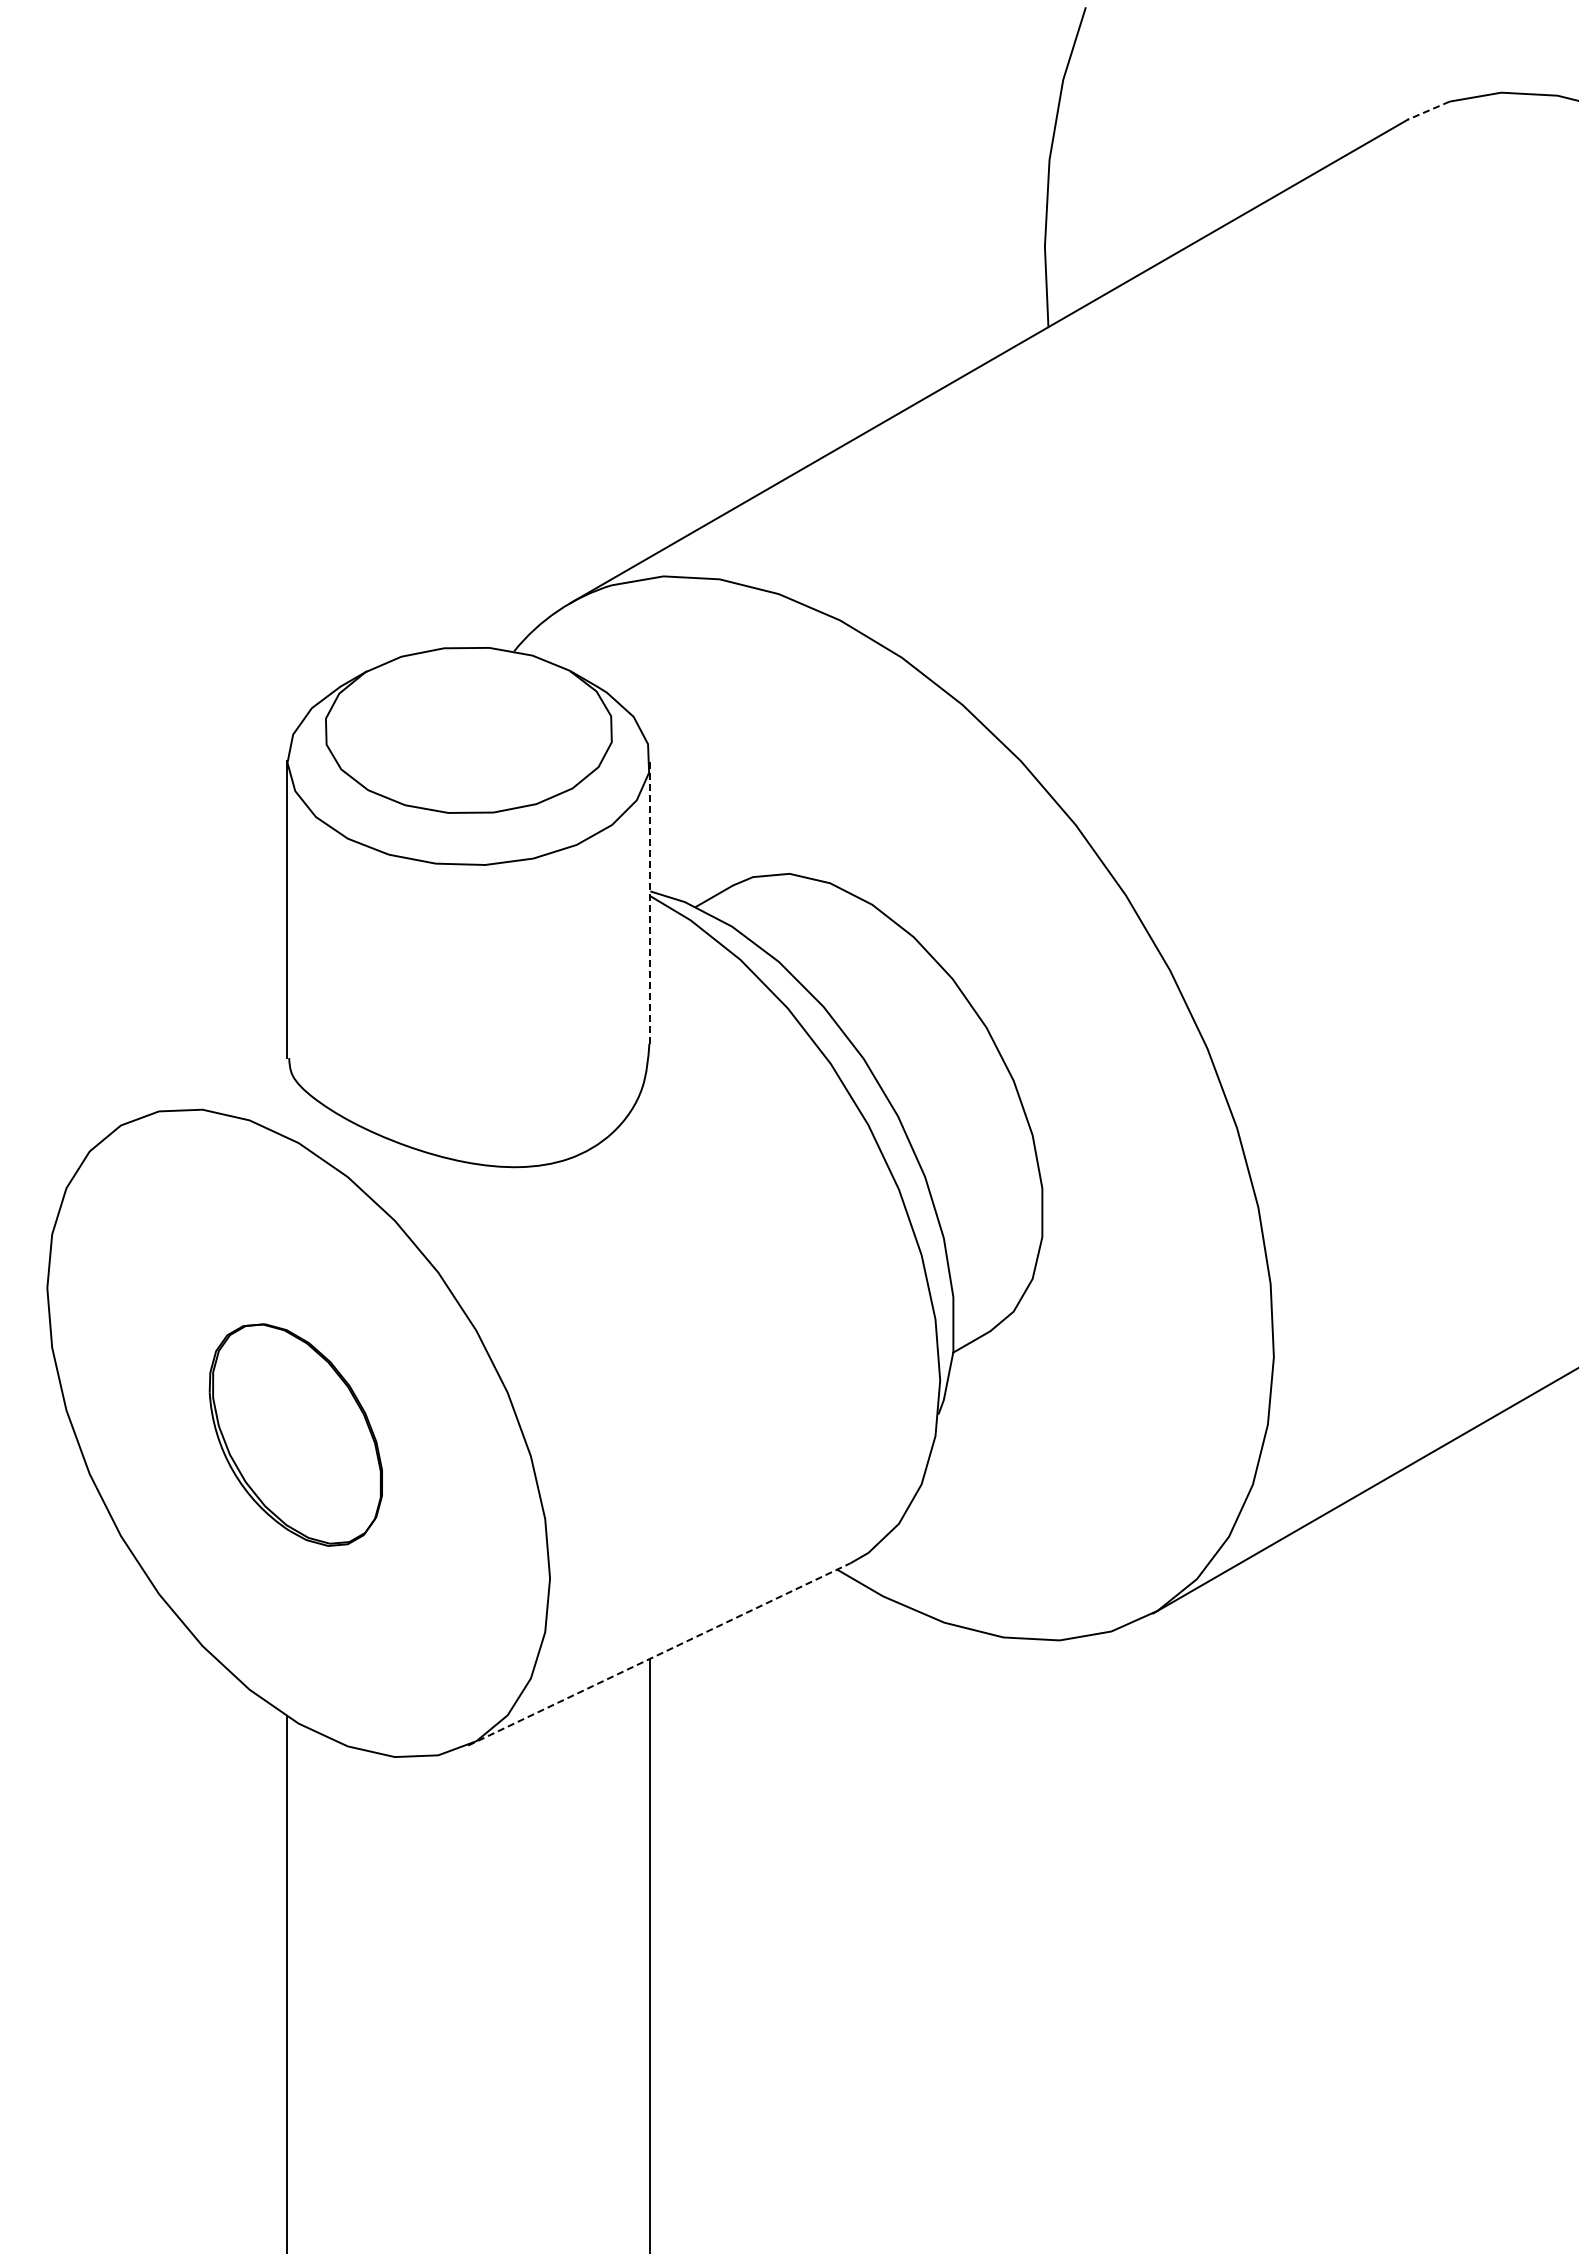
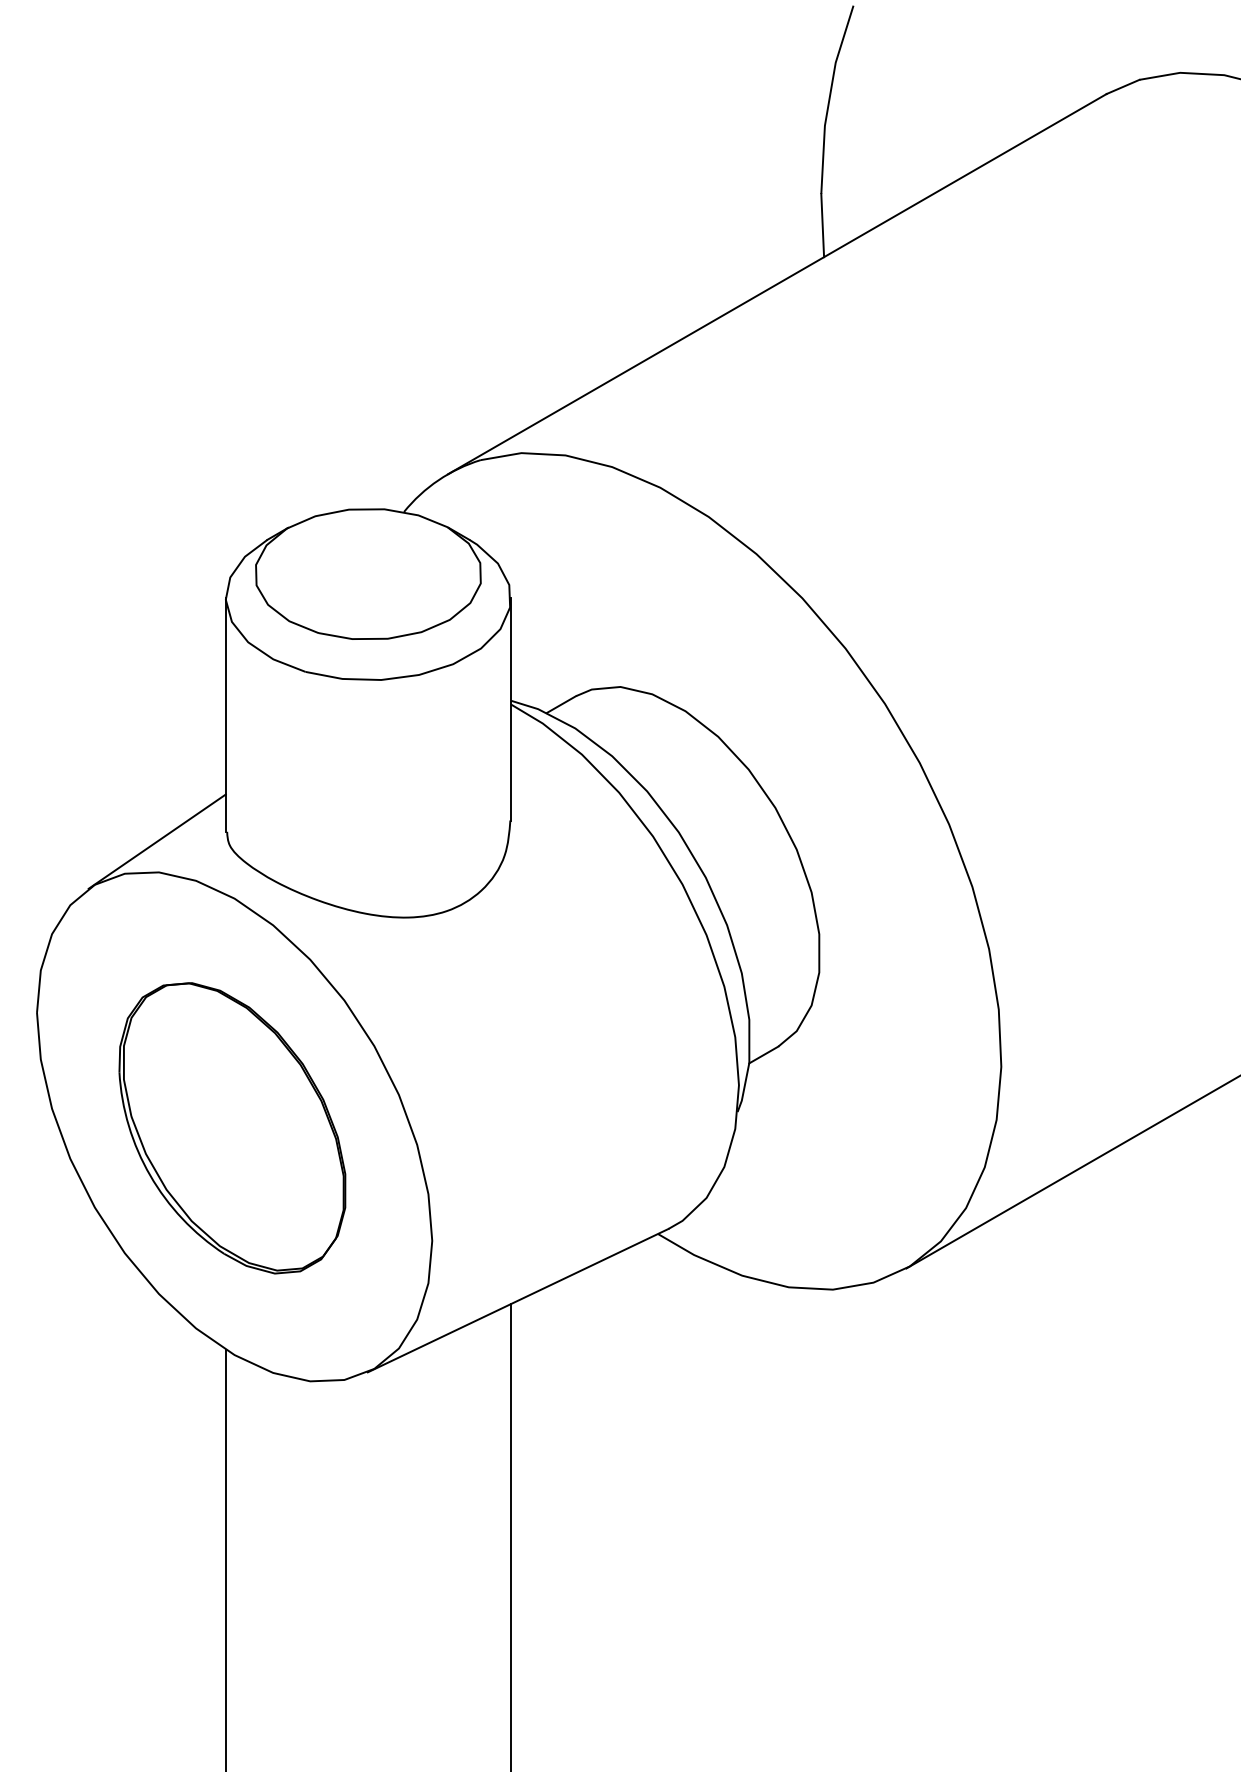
line: (1428, 110) -> (1122, 86), dashed -> solid
line: (650, 902) -> (511, 709), dashed -> solid
line: (200, 1070) -> (157, 841), added
part: (295, 1434) -> (232, 1127), size x1.67
line: (659, 1654) -> (518, 1300), dashed -> solid

